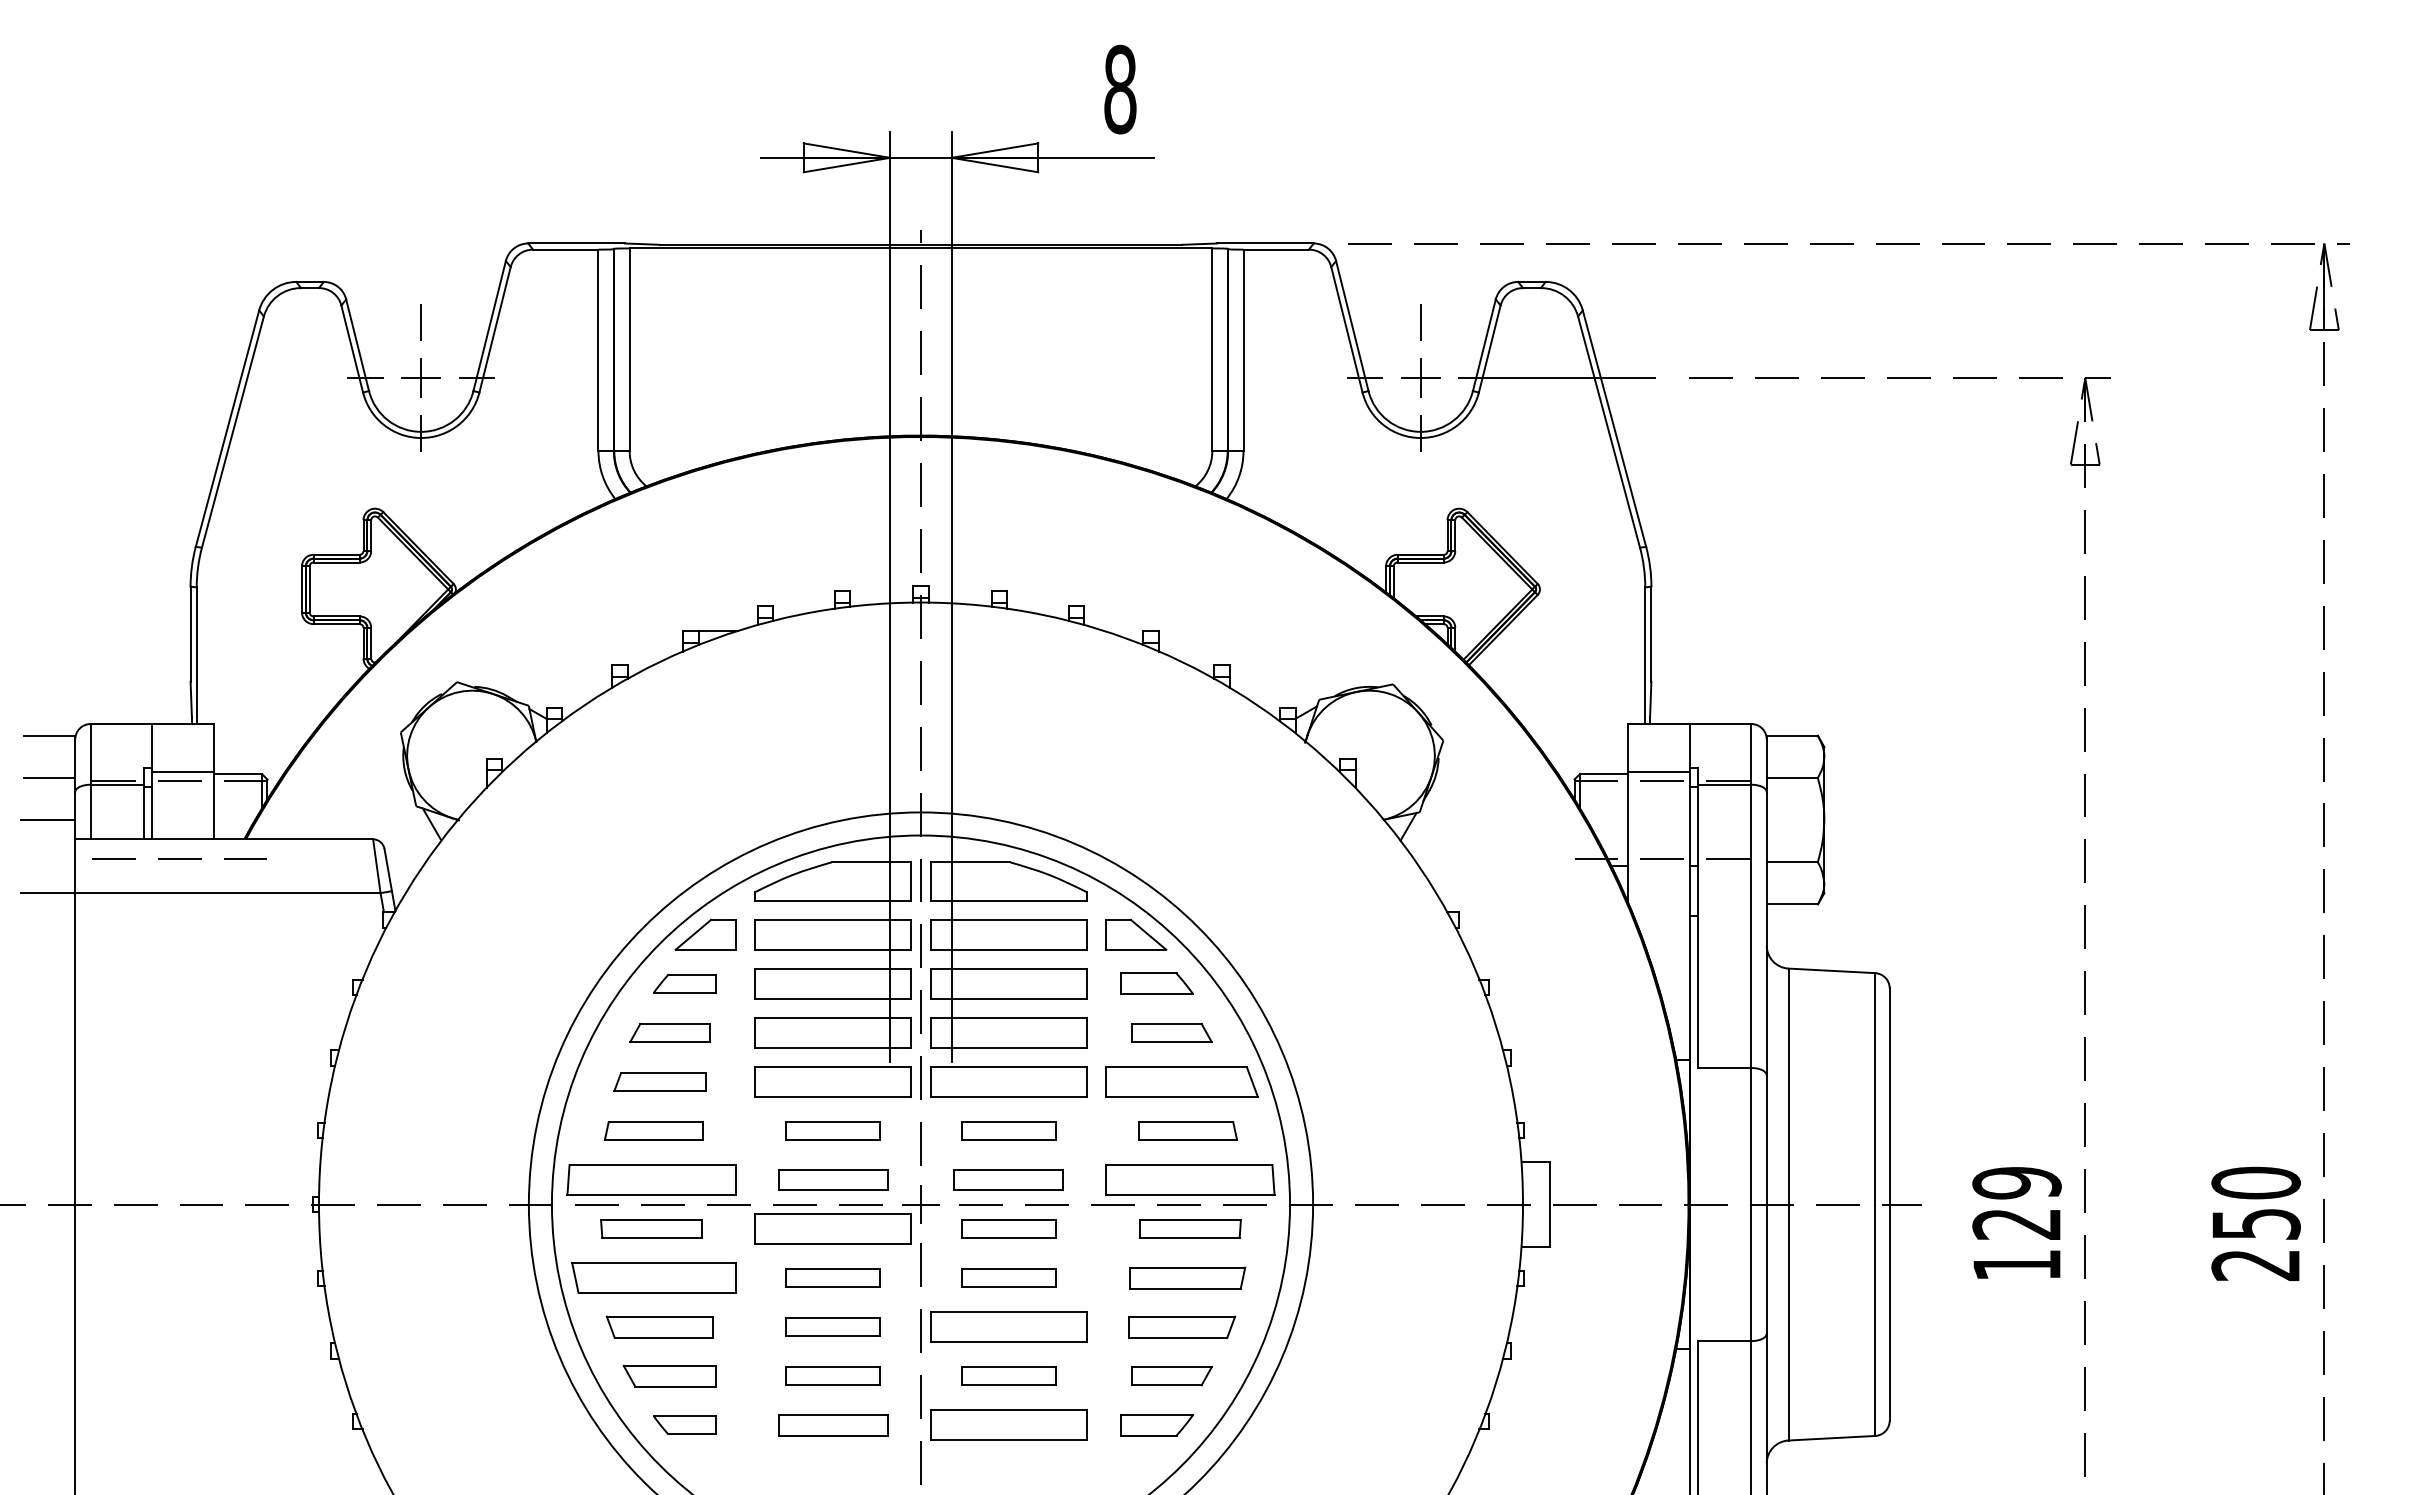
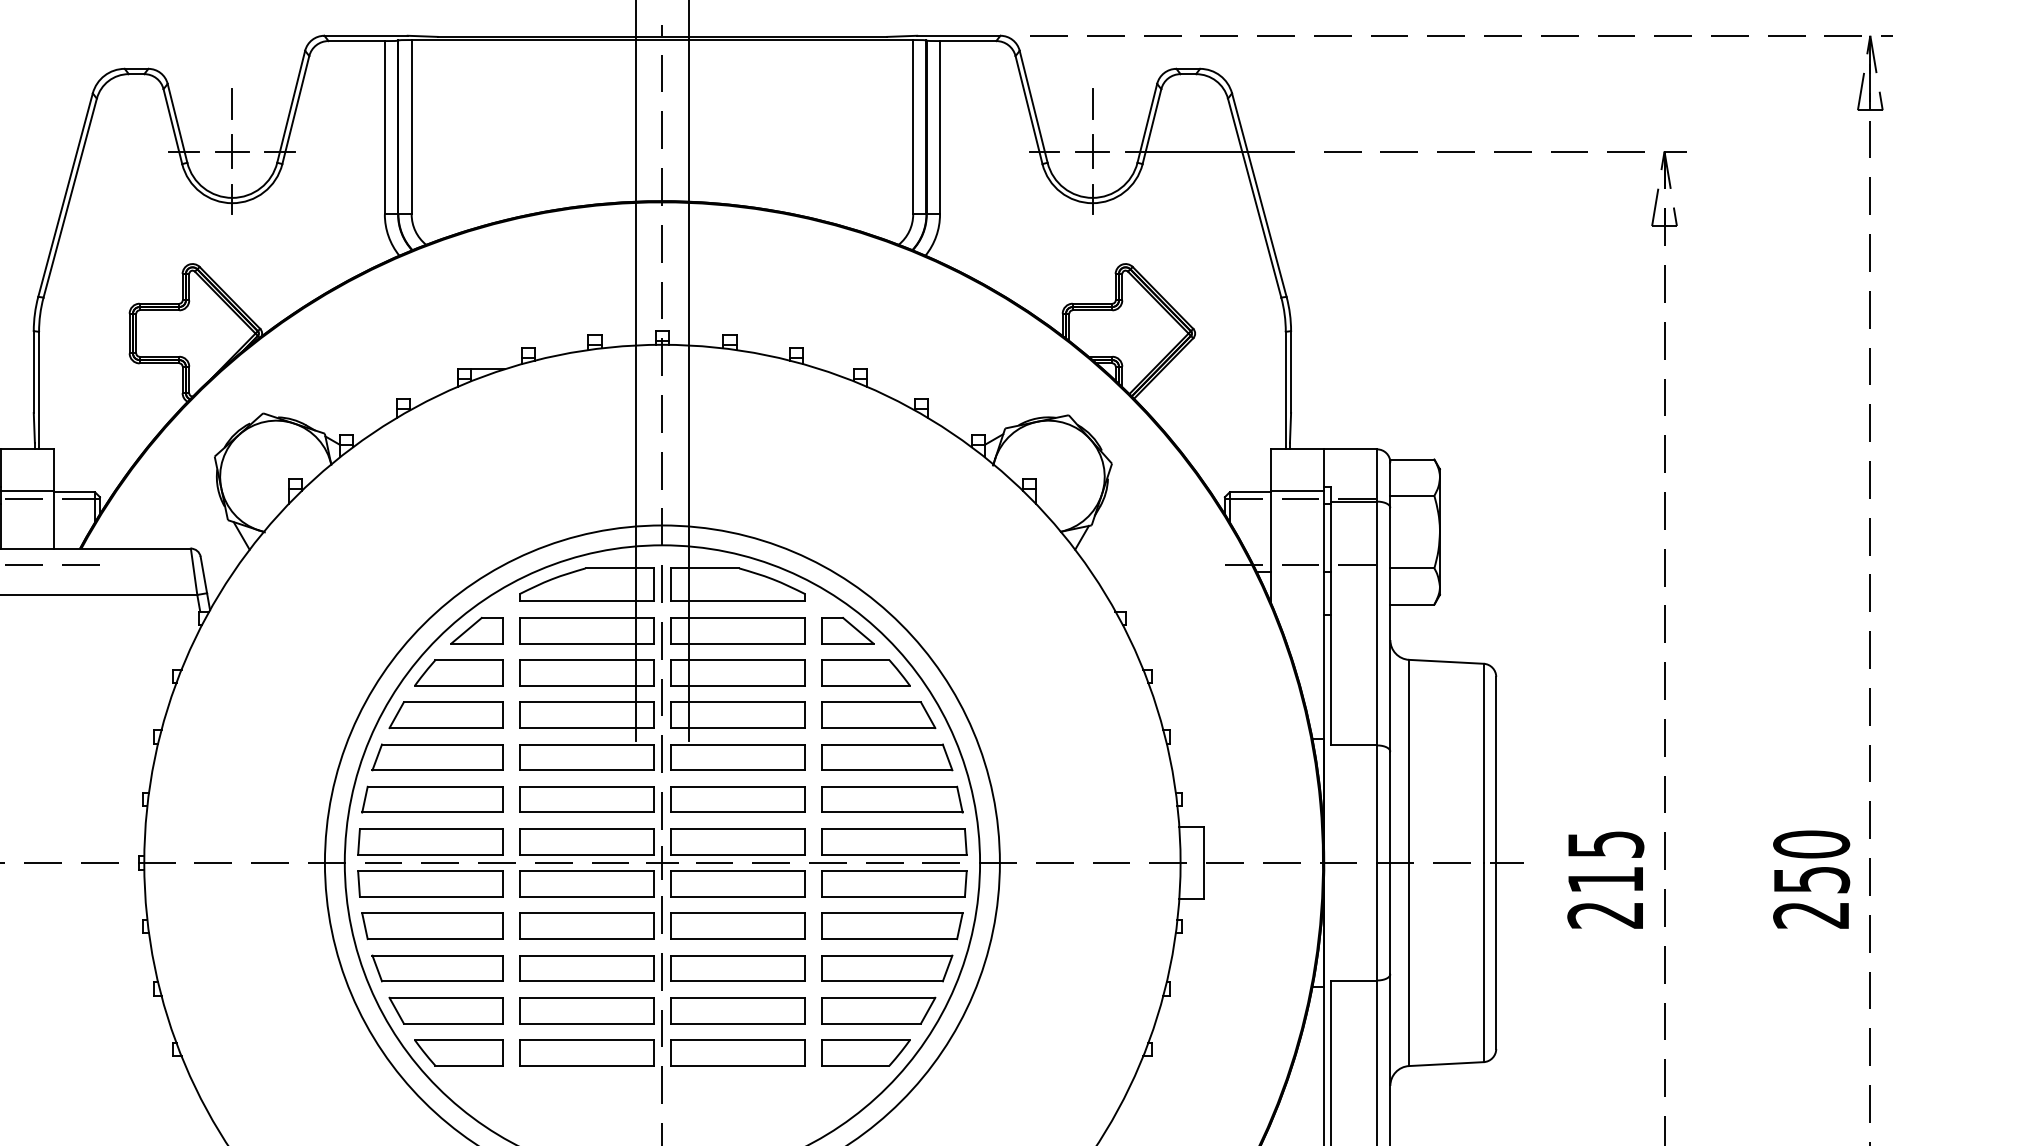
part: (684, 983) -> (458, 672), size x1.67
part: (1157, 983) -> (865, 672), size x1.43
part: (669, 1032) -> (445, 714), size x1.67
part: (1171, 1032) -> (878, 714), size x1.67
part: (659, 1081) -> (437, 757), size x1.67
part: (653, 1130) -> (432, 799), size x1.67
part: (832, 1130) -> (586, 799), size x1.67
part: (1008, 1130) -> (737, 799), size x1.67
part: (1187, 1130) -> (891, 799), size x1.67
part: (832, 1179) -> (586, 841), size x1.43
part: (1008, 1179) -> (737, 841), size x1.43
text: (2016, 1223) -> (1605, 879), 129 -> 215
part: (651, 1228) -> (430, 883), size x1.67
part: (1008, 1228) -> (737, 883), size x1.67
part: (1190, 1228) -> (894, 883), size x1.67
part: (832, 1277) -> (586, 925), size x1.67
part: (1008, 1277) -> (737, 925), size x1.67
part: (1187, 1277) -> (891, 925), size x1.43
part: (659, 1326) -> (437, 967), size x1.43
part: (832, 1326) -> (586, 967), size x1.67
part: (1181, 1326) -> (886, 967), size x1.43
part: (832, 1375) -> (586, 1010), size x1.67
part: (1008, 1375) -> (737, 1010), size x1.67
part: (669, 1376) -> (445, 1010), size x1.43
part: (1171, 1376) -> (878, 1010), size x1.67
part: (684, 1424) -> (458, 1052), size x1.67
part: (832, 1424) -> (586, 1052), size x1.43
part: (1157, 1424) -> (865, 1052), size x1.43

